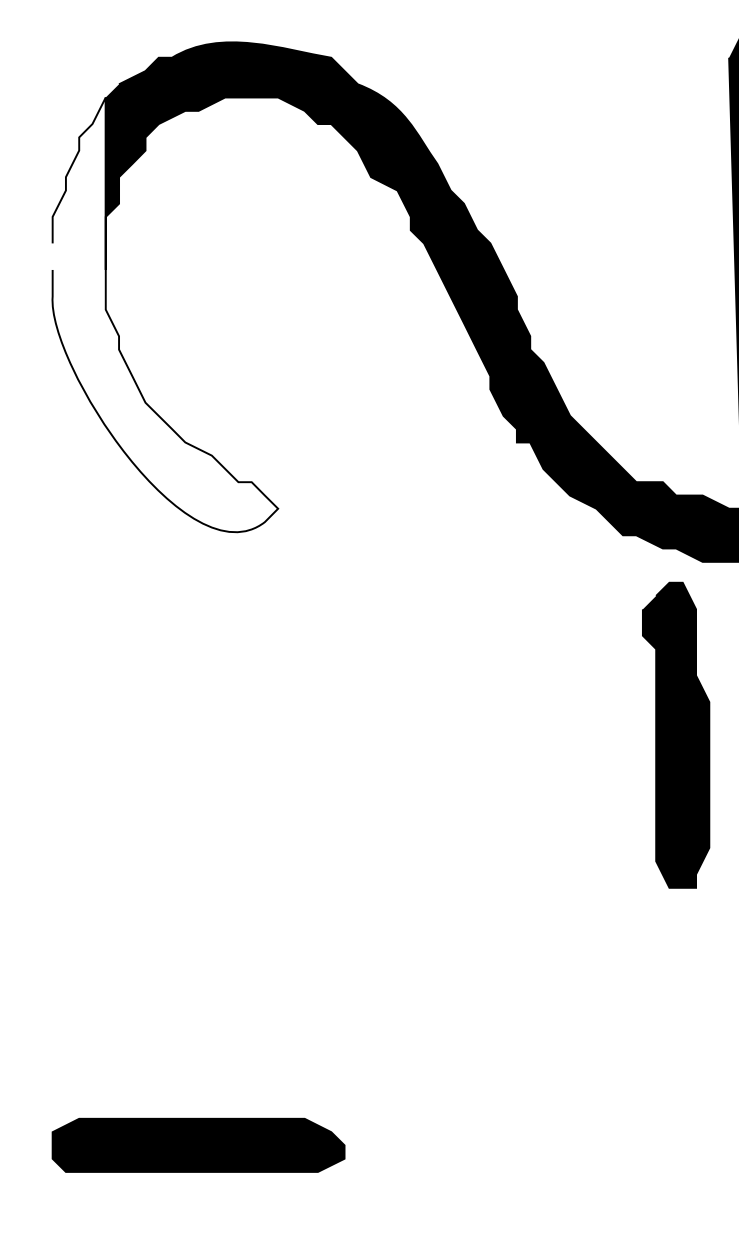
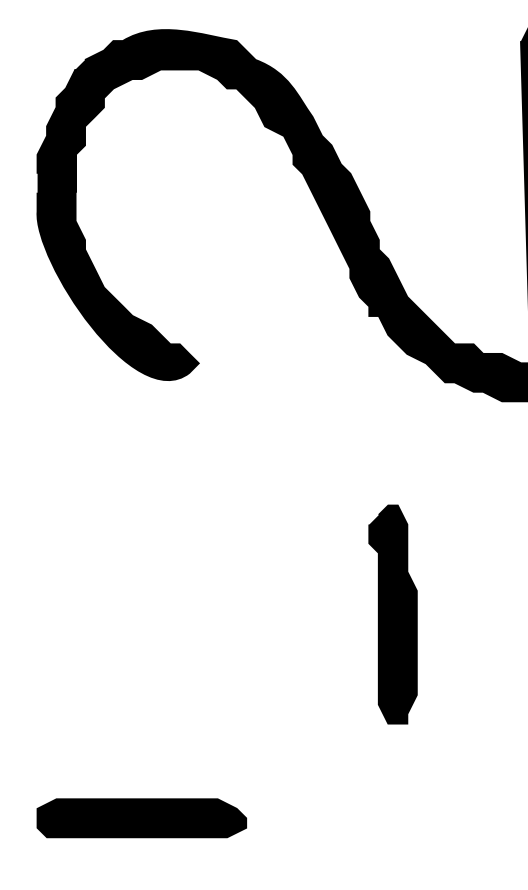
fill: (165, 314) -> (118, 224), added
part: (676, 734) -> (393, 614), moved

